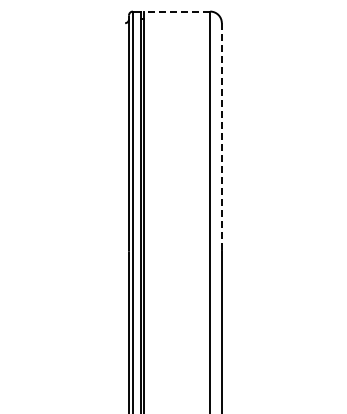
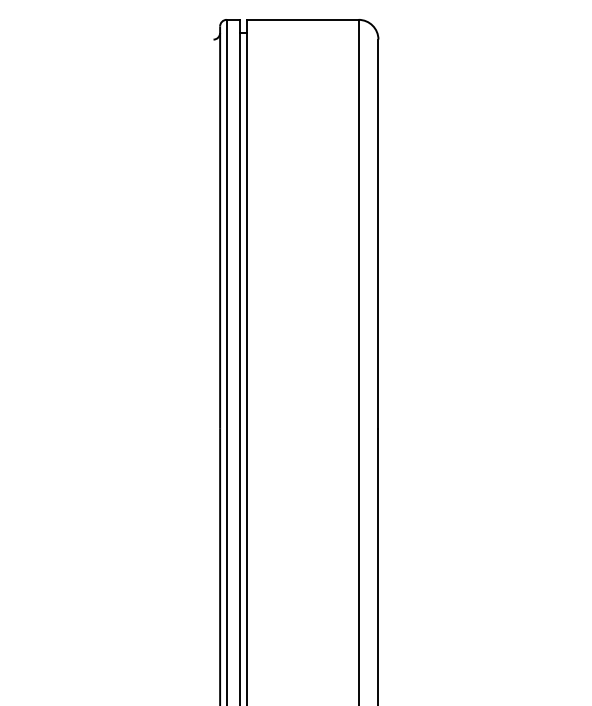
line: (177, 11) -> (302, 19), dashed -> solid
line: (221, 137) -> (377, 234), dashed -> solid

